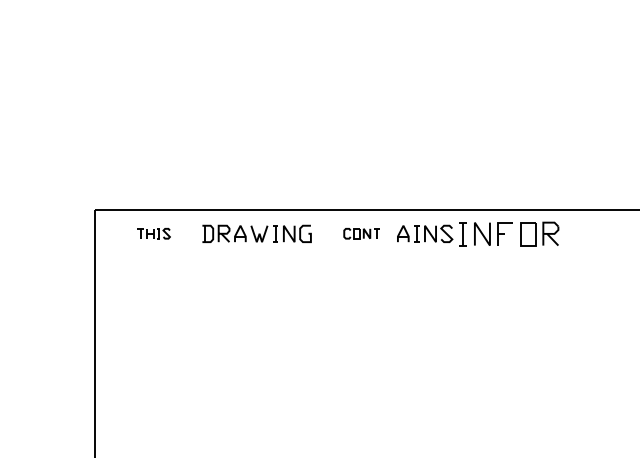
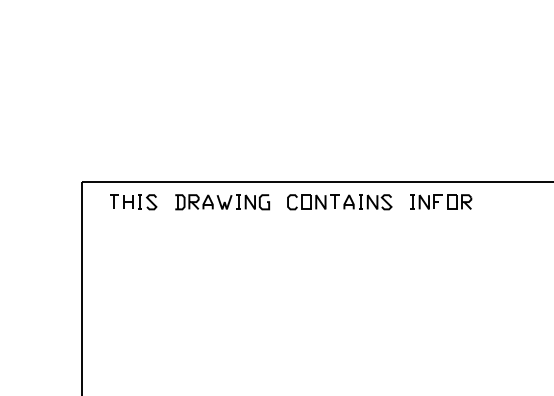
part: (153, 233) -> (132, 201), size x1.67
part: (361, 233) -> (312, 201), size x1.67
part: (509, 233) -> (440, 201), size x0.71

